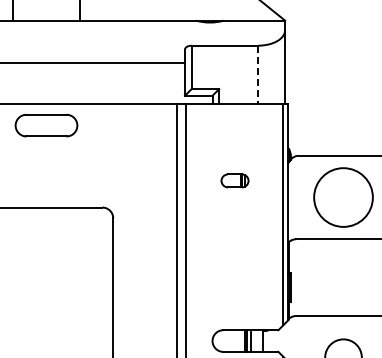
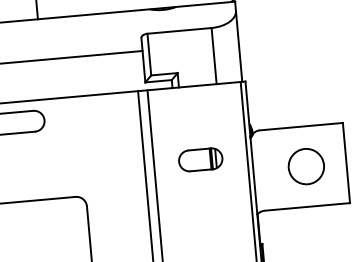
line: (258, 75) -> (214, 56), dashed -> solid
part: (234, 180) -> (200, 159), size x1.67
circle: (343, 197) -> (306, 166), size x0.62

